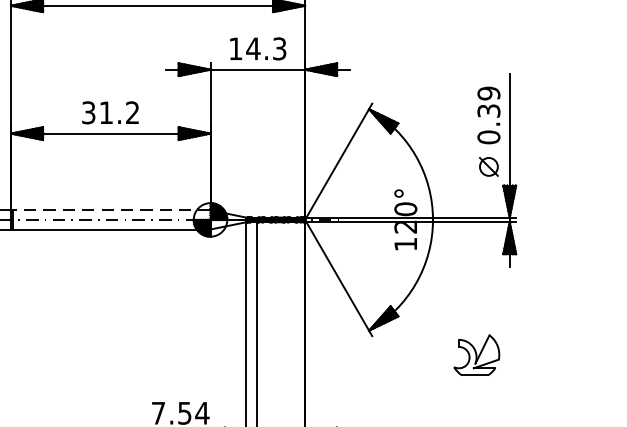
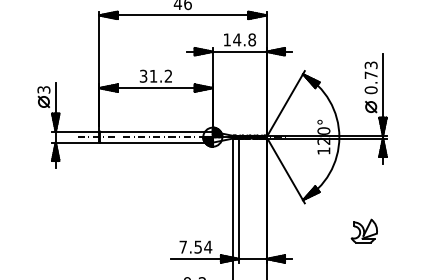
text: (280, 48) -> (252, 39), 14.3 -> 14.8
text: (487, 102) -> (370, 70), 0.39 -> 0.73
line: (111, 209) -> (156, 131), dashed -> solid
part: (475, 354) -> (363, 230), moved

